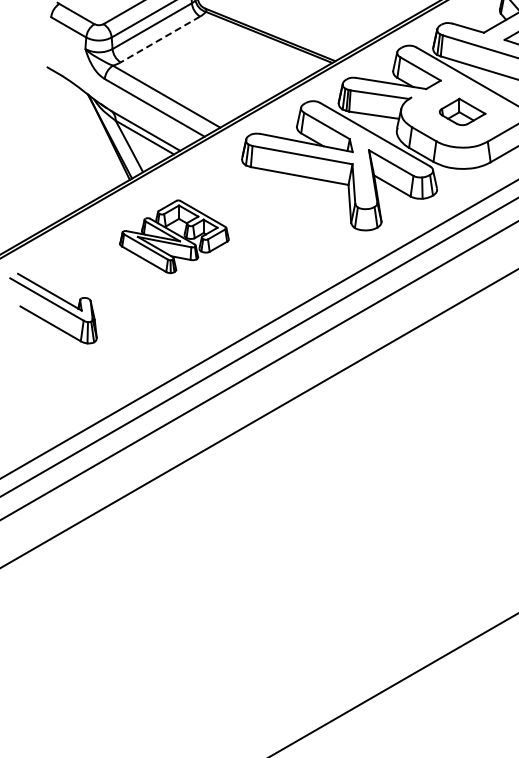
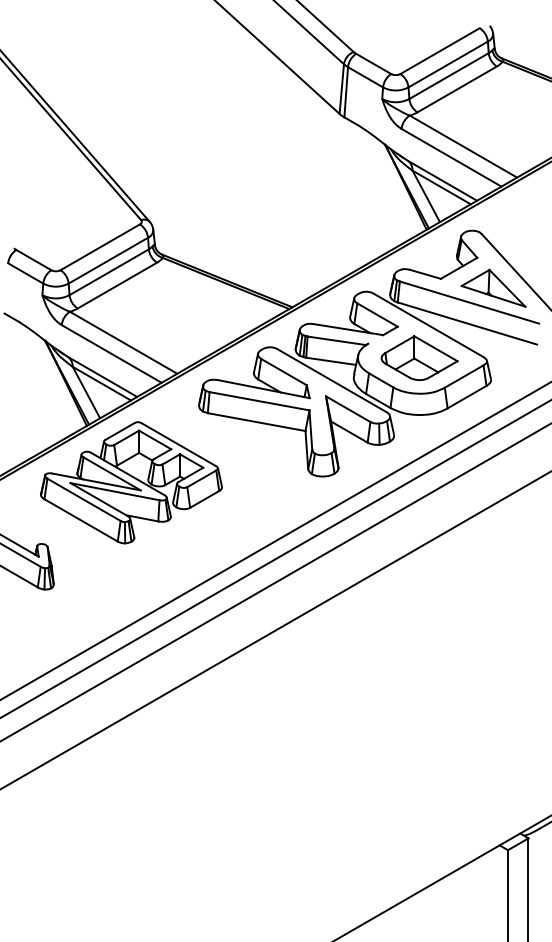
line: (160, 39) -> (117, 285), dashed -> solid
part: (462, 111) -> (419, 357), size x1.67
part: (174, 236) -> (131, 482), size x1.67

